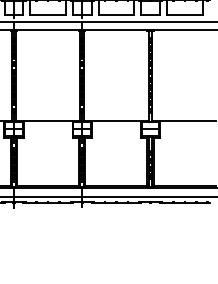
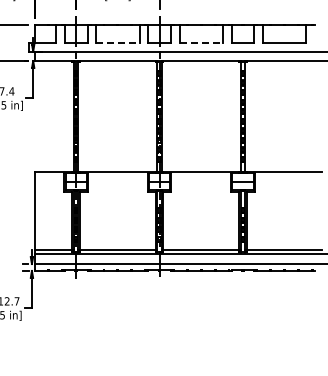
line: (47, 15) -> (117, 42), solid -> dashed
line: (116, 15) -> (201, 42), solid -> dashed

